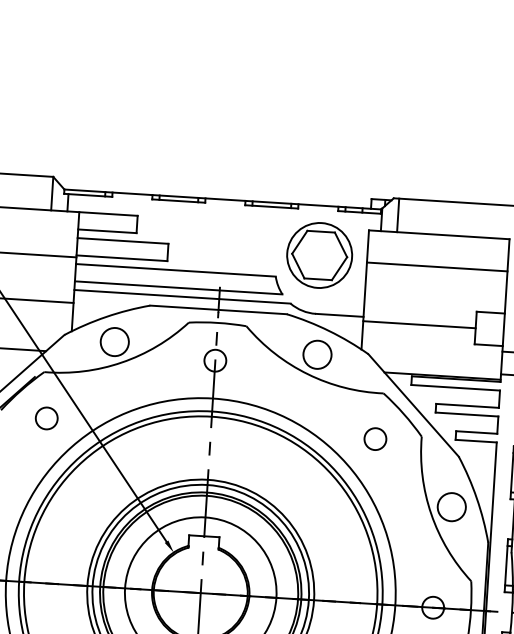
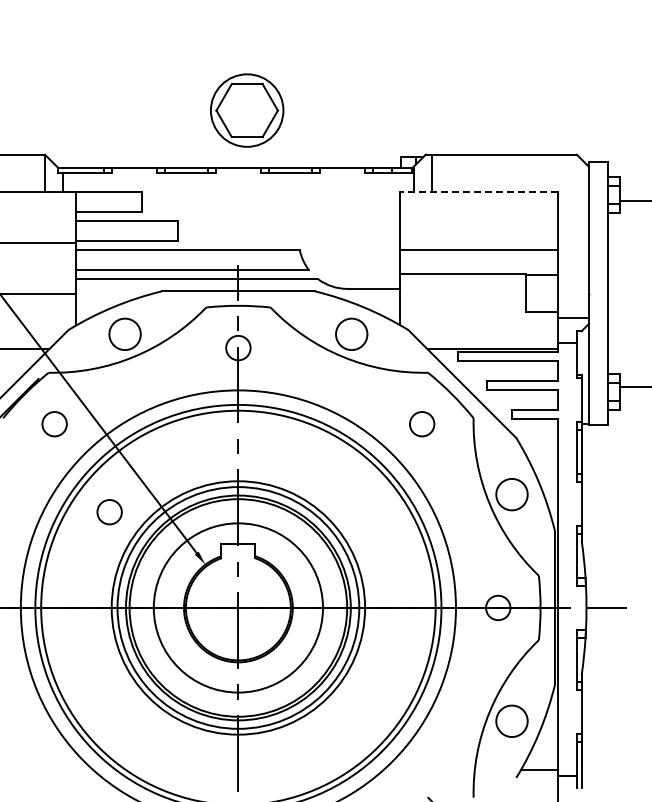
line: (438, 235) -> (478, 192), solid -> dashed
part: (319, 255) -> (247, 110), moved
line: (436, 267) -> (478, 250), moved
line: (419, 324) -> (463, 273), moved
circle: (90, 500) -> (109, 512), added

